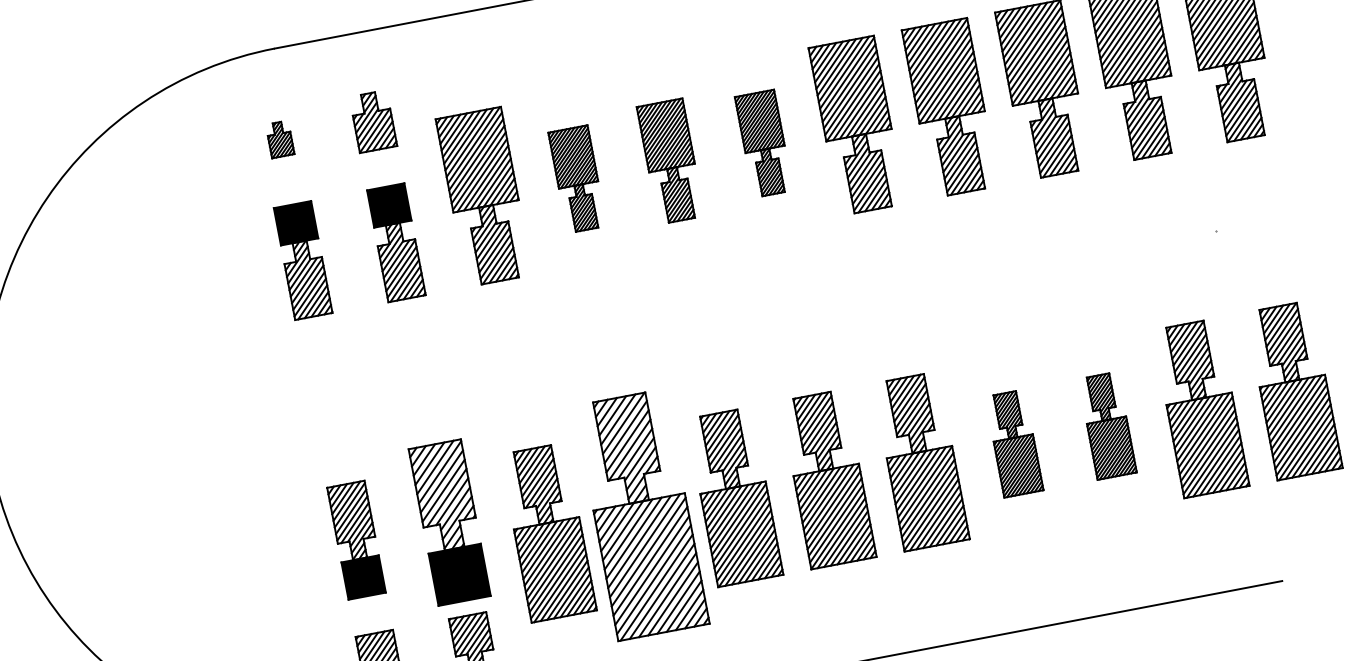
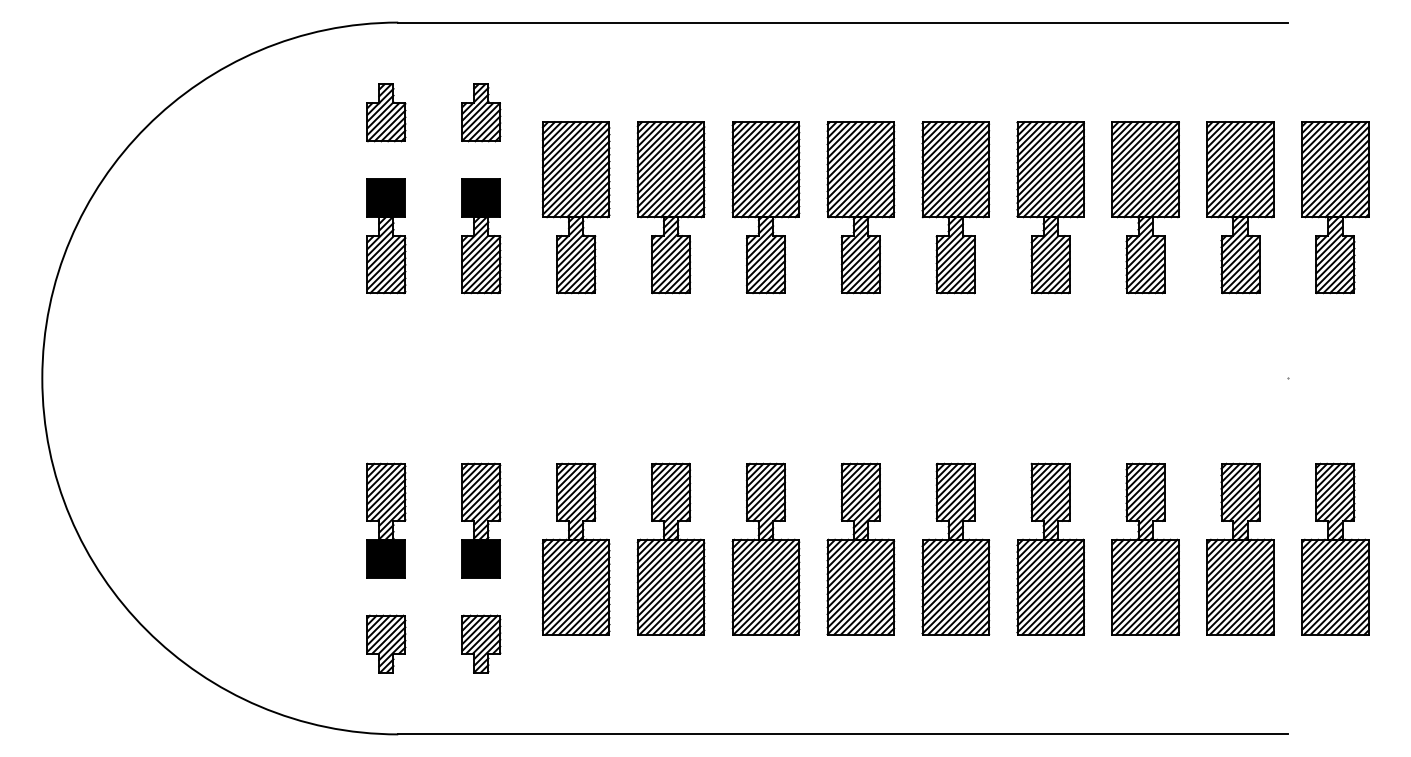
part: (280, 139) -> (386, 112), size x1.67
part: (763, 143) -> (860, 207), size x1.67
part: (670, 161) -> (765, 207), size x1.43
part: (576, 179) -> (670, 207), size x1.67
part: (1107, 425) -> (1145, 548), size x1.67
part: (1014, 442) -> (1050, 548), size x1.67
part: (640, 514) -> (670, 548), size x0.71
part: (449, 522) -> (481, 520), size x0.71

